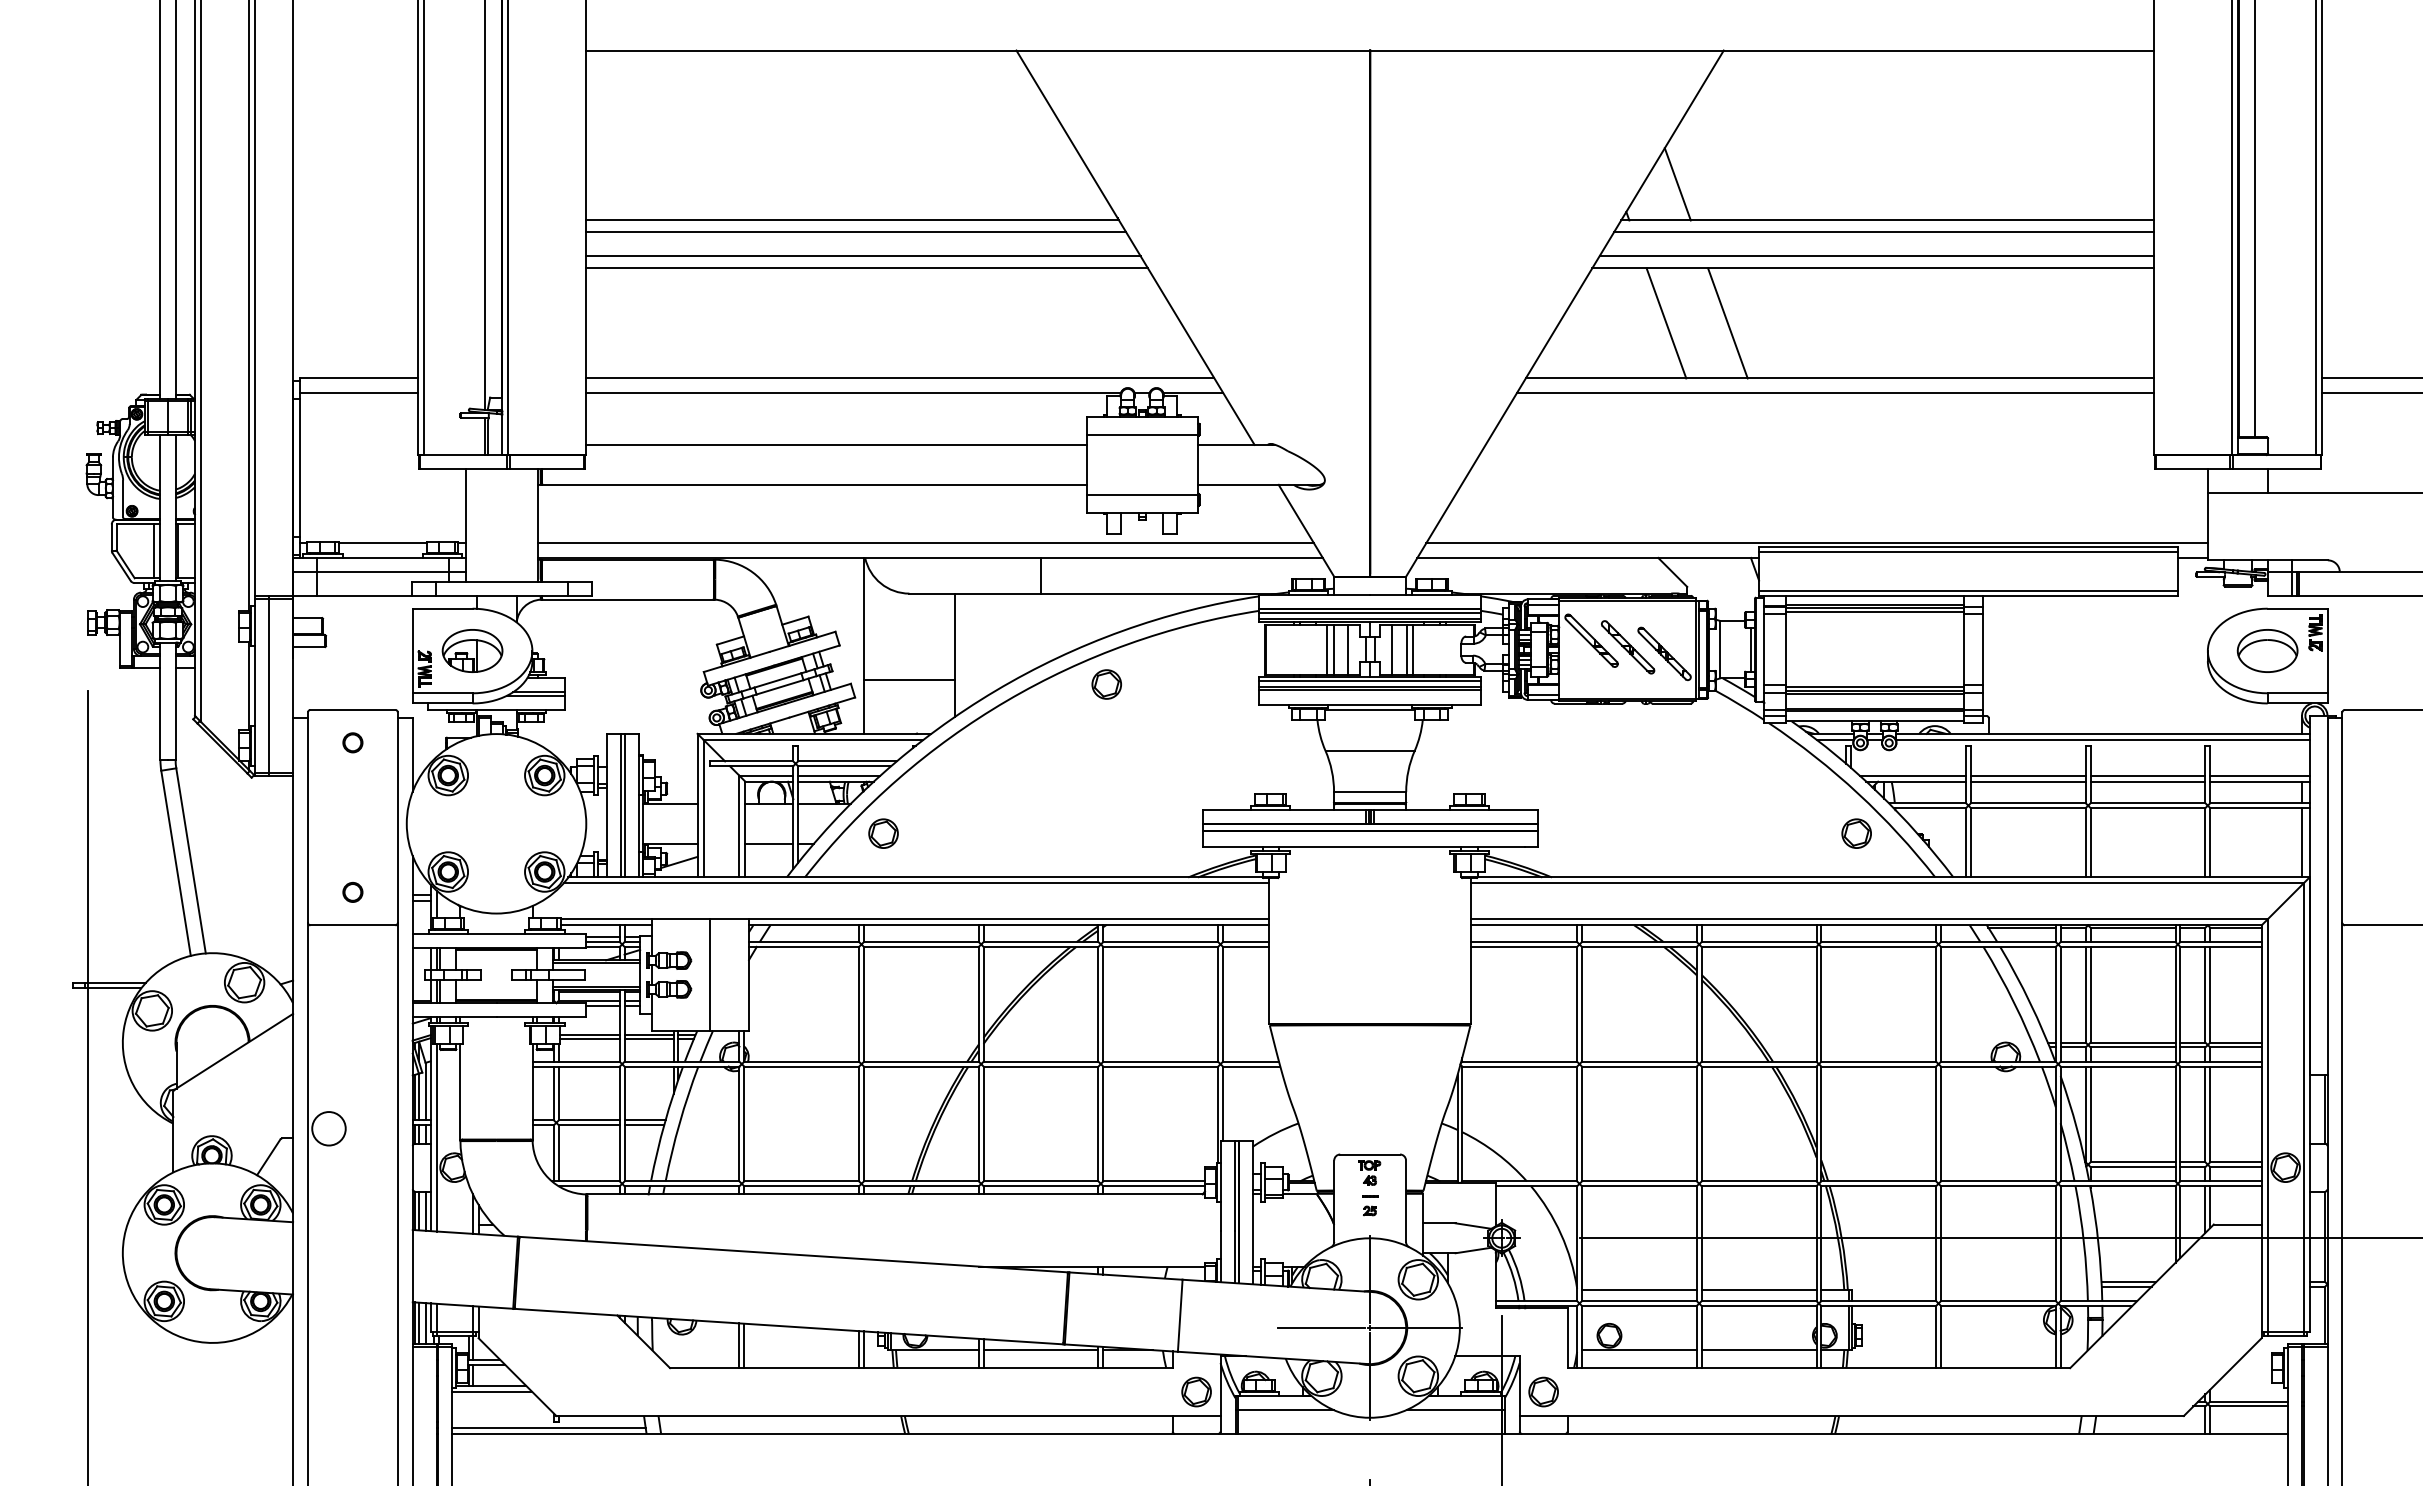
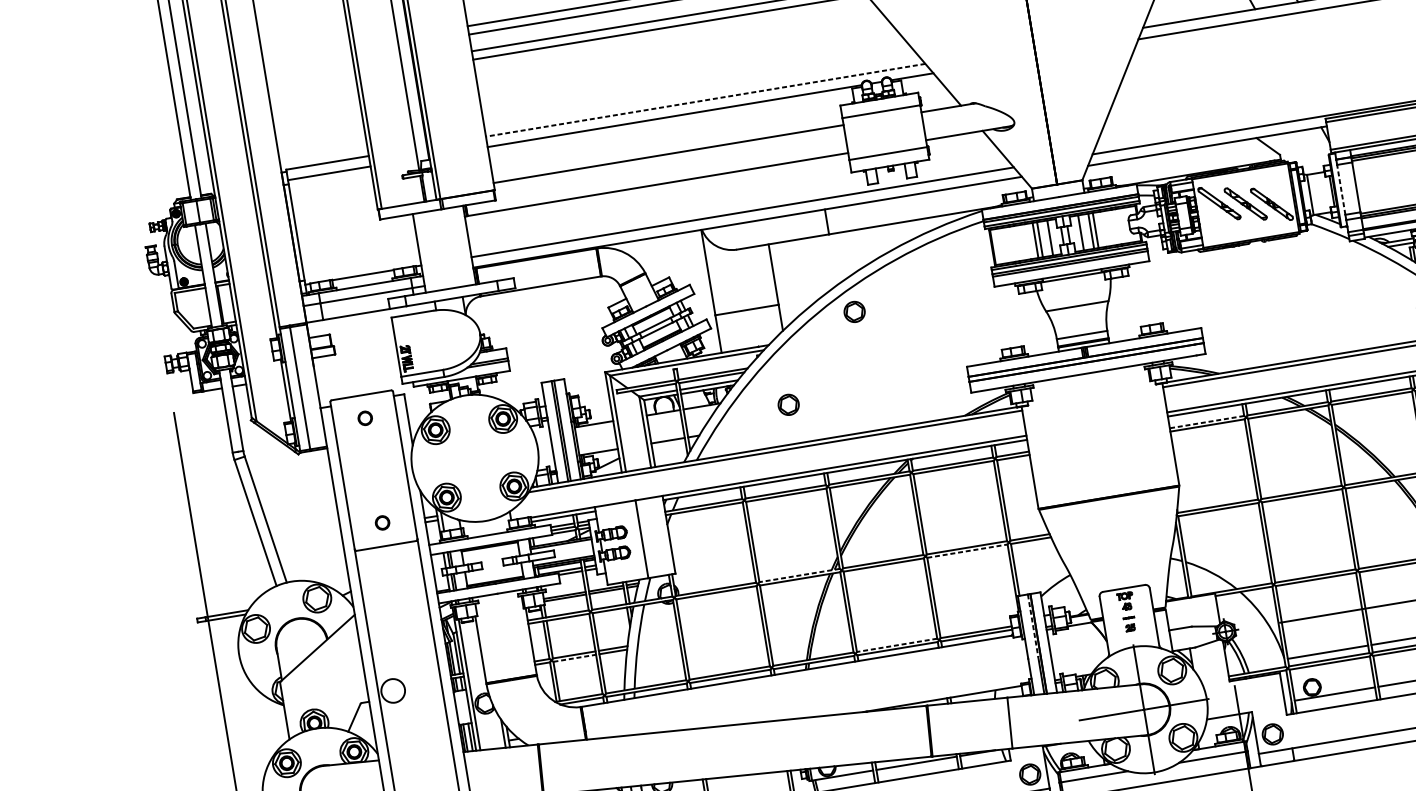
line: (899, 378) -> (705, 100), solid -> dashed
line: (153, 551) -> (203, 307), removed
line: (1764, 649) -> (1341, 189), solid -> dashed
part: (472, 650) -> (438, 339), removed
part: (1106, 684) -> (854, 311), moved
part: (883, 833) -> (788, 404), moved
line: (1523, 942) -> (1206, 422), solid -> dashed
line: (920, 1061) -> (798, 575), solid -> dashed
line: (1161, 1066) -> (968, 551), solid -> dashed
line: (589, 1125) -> (574, 658), solid -> dashed
line: (1040, 1181) -> (896, 645), solid -> dashed
line: (1234, 1185) -> (1032, 625), solid -> dashed

